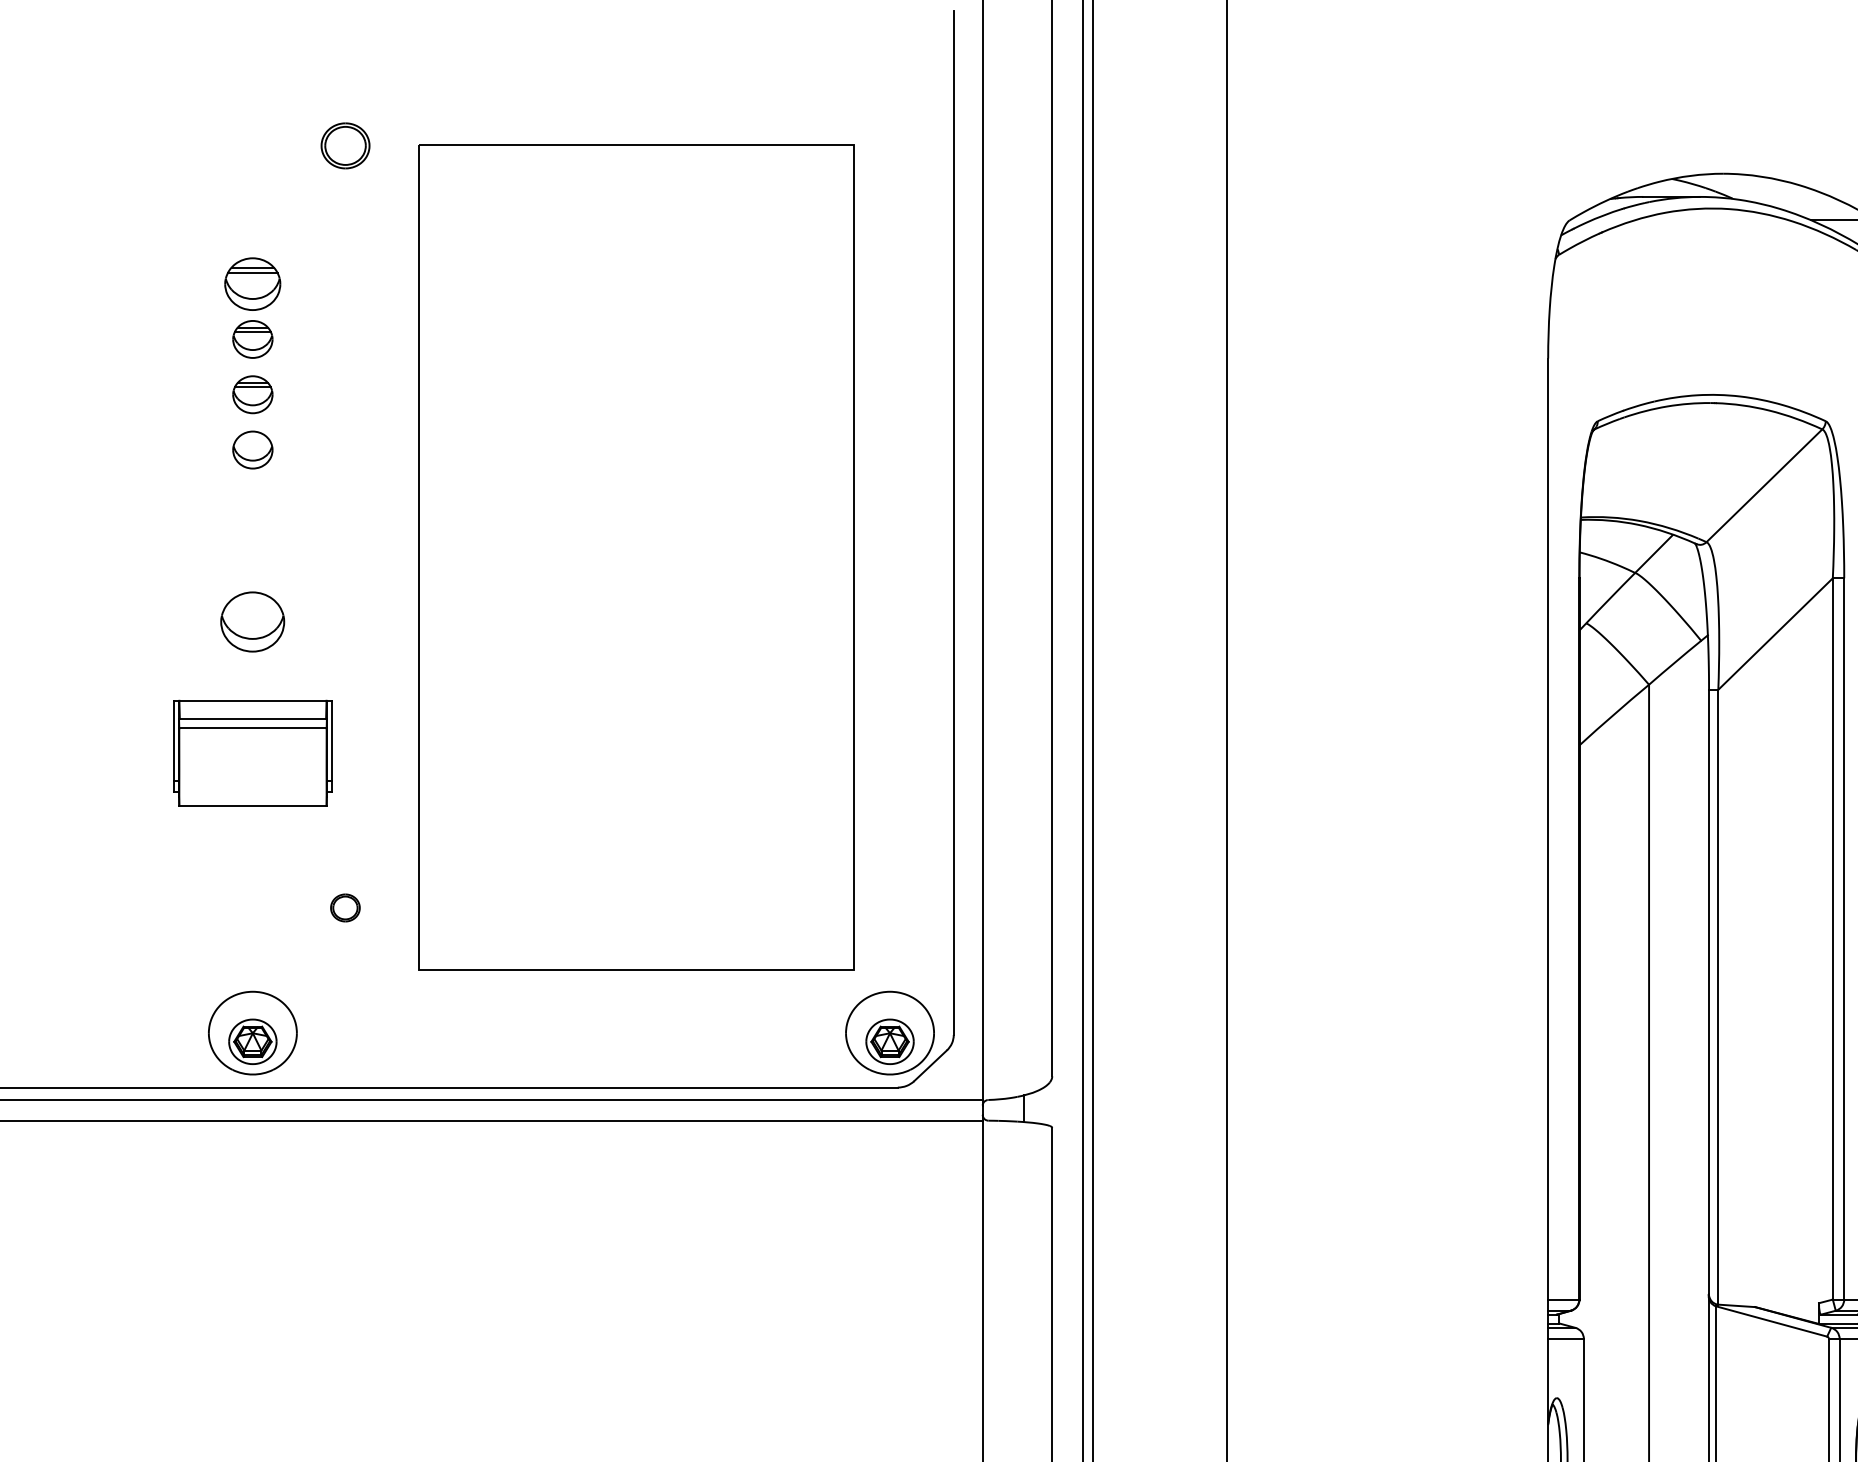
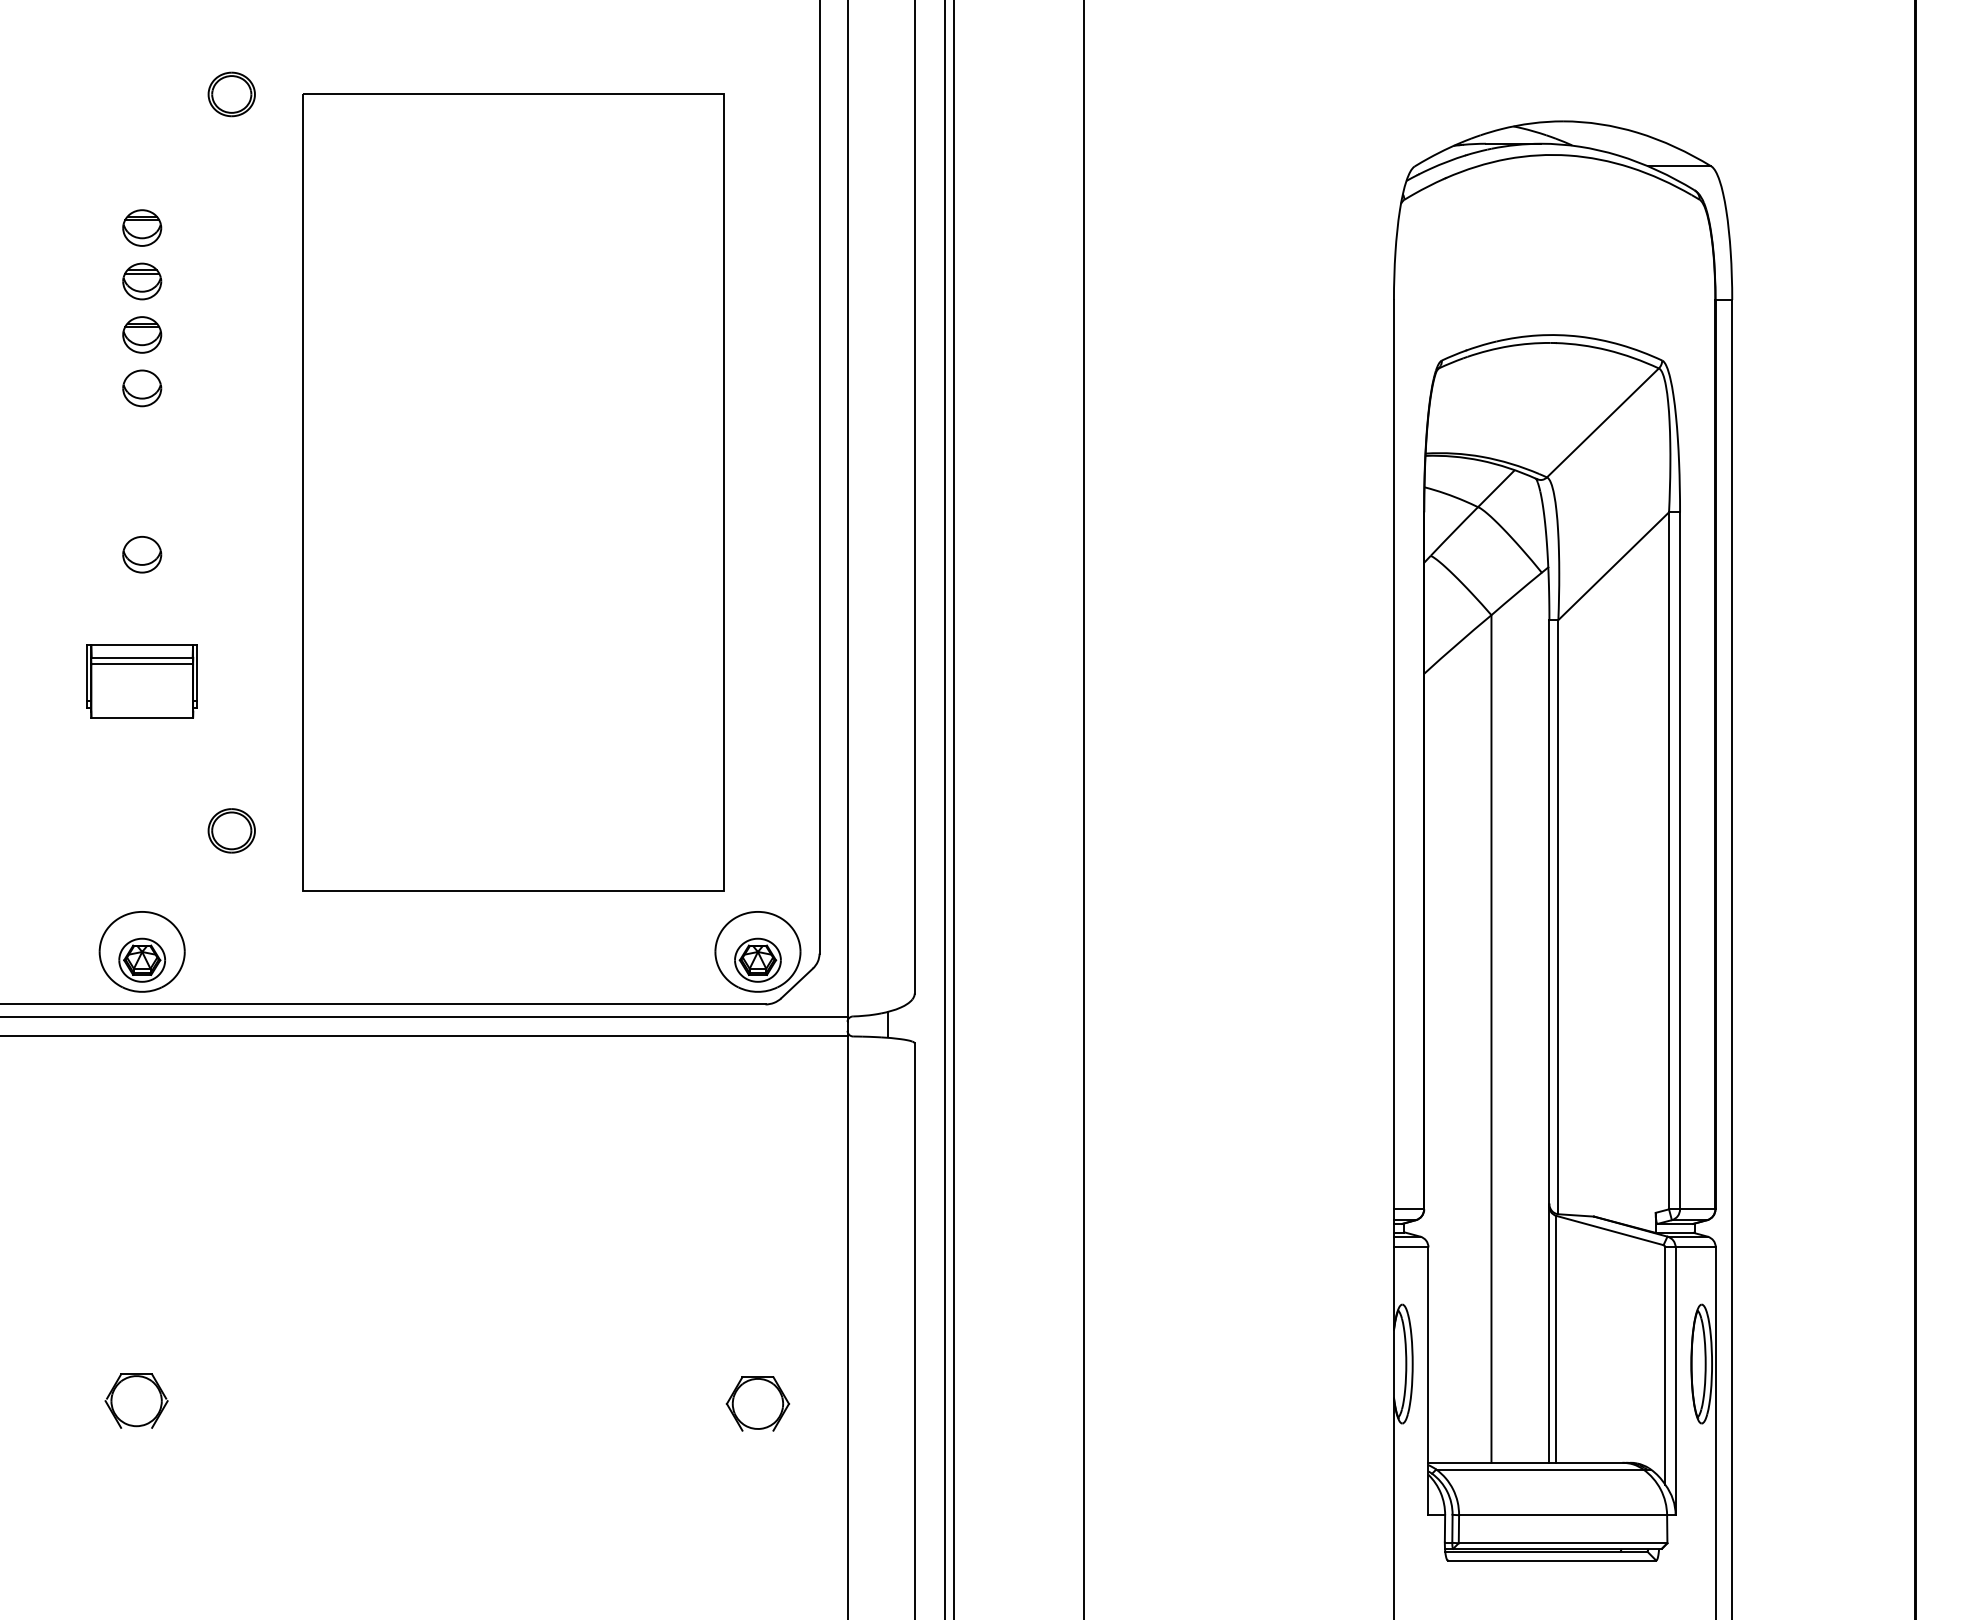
part: (253, 283) -> (142, 227), size x0.71
part: (253, 621) -> (142, 554), size x0.62
part: (252, 753) -> (141, 681), size x0.71
part: (345, 907) -> (231, 830), size x1.67

